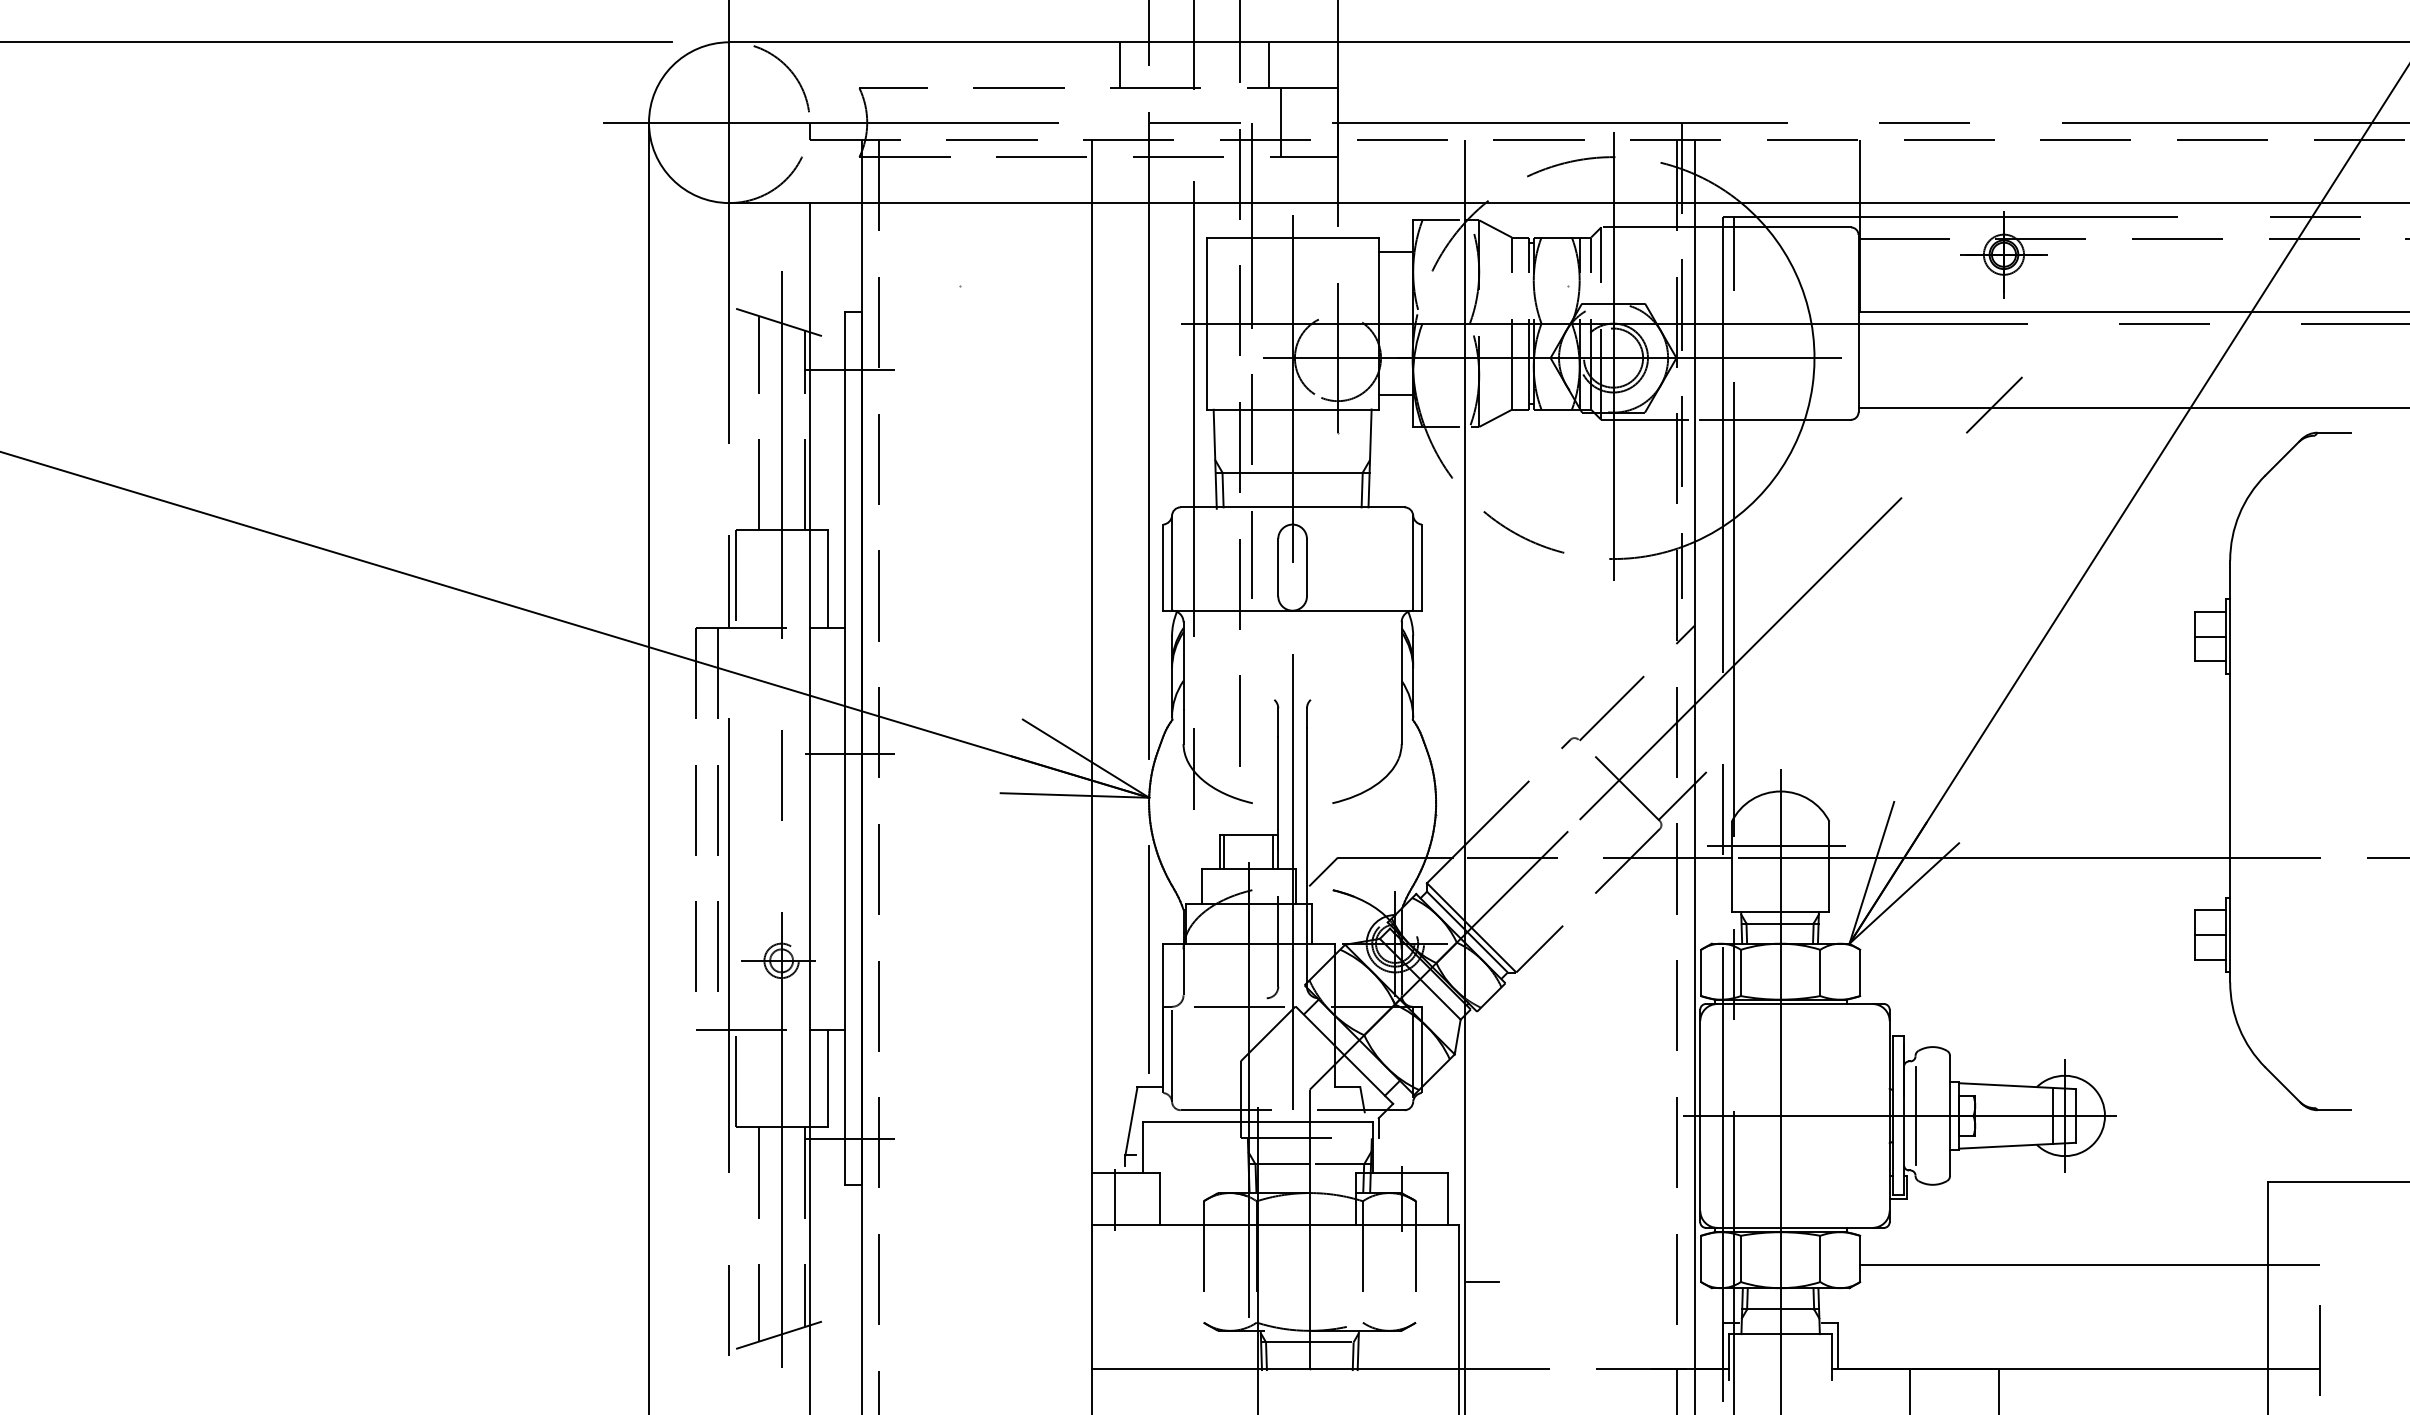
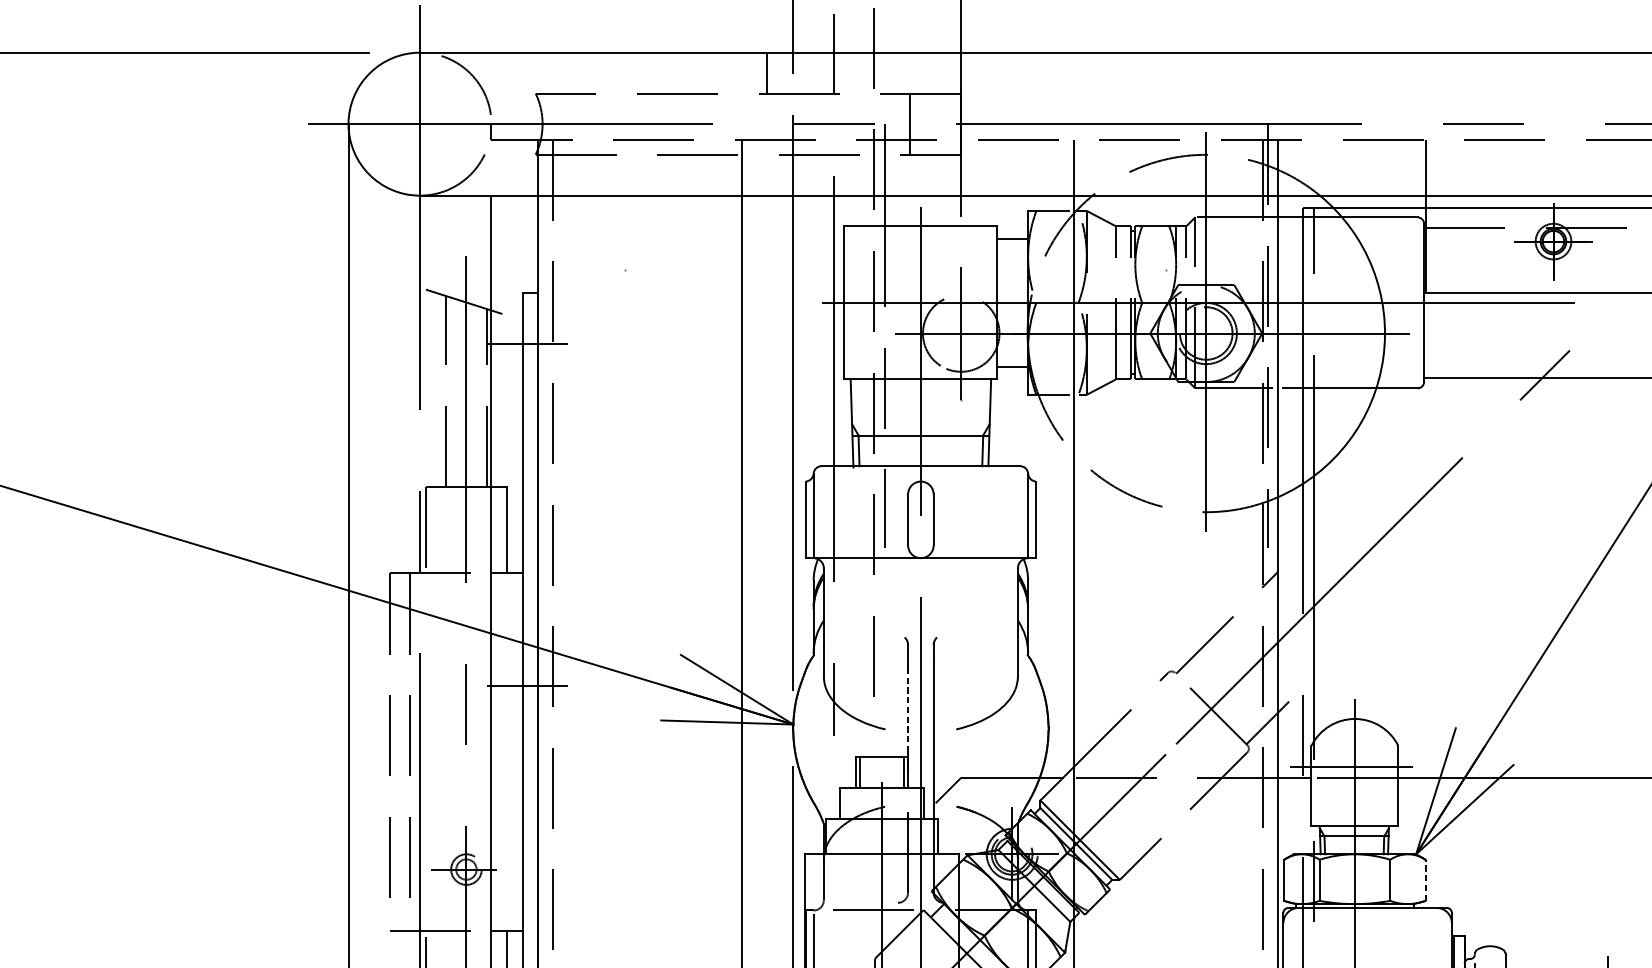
line: (1269, 65) -> (900, 73), removed
line: (1278, 782) -> (908, 710), solid -> dashed
line: (1860, 972) -> (1425, 879), solid -> dashed

